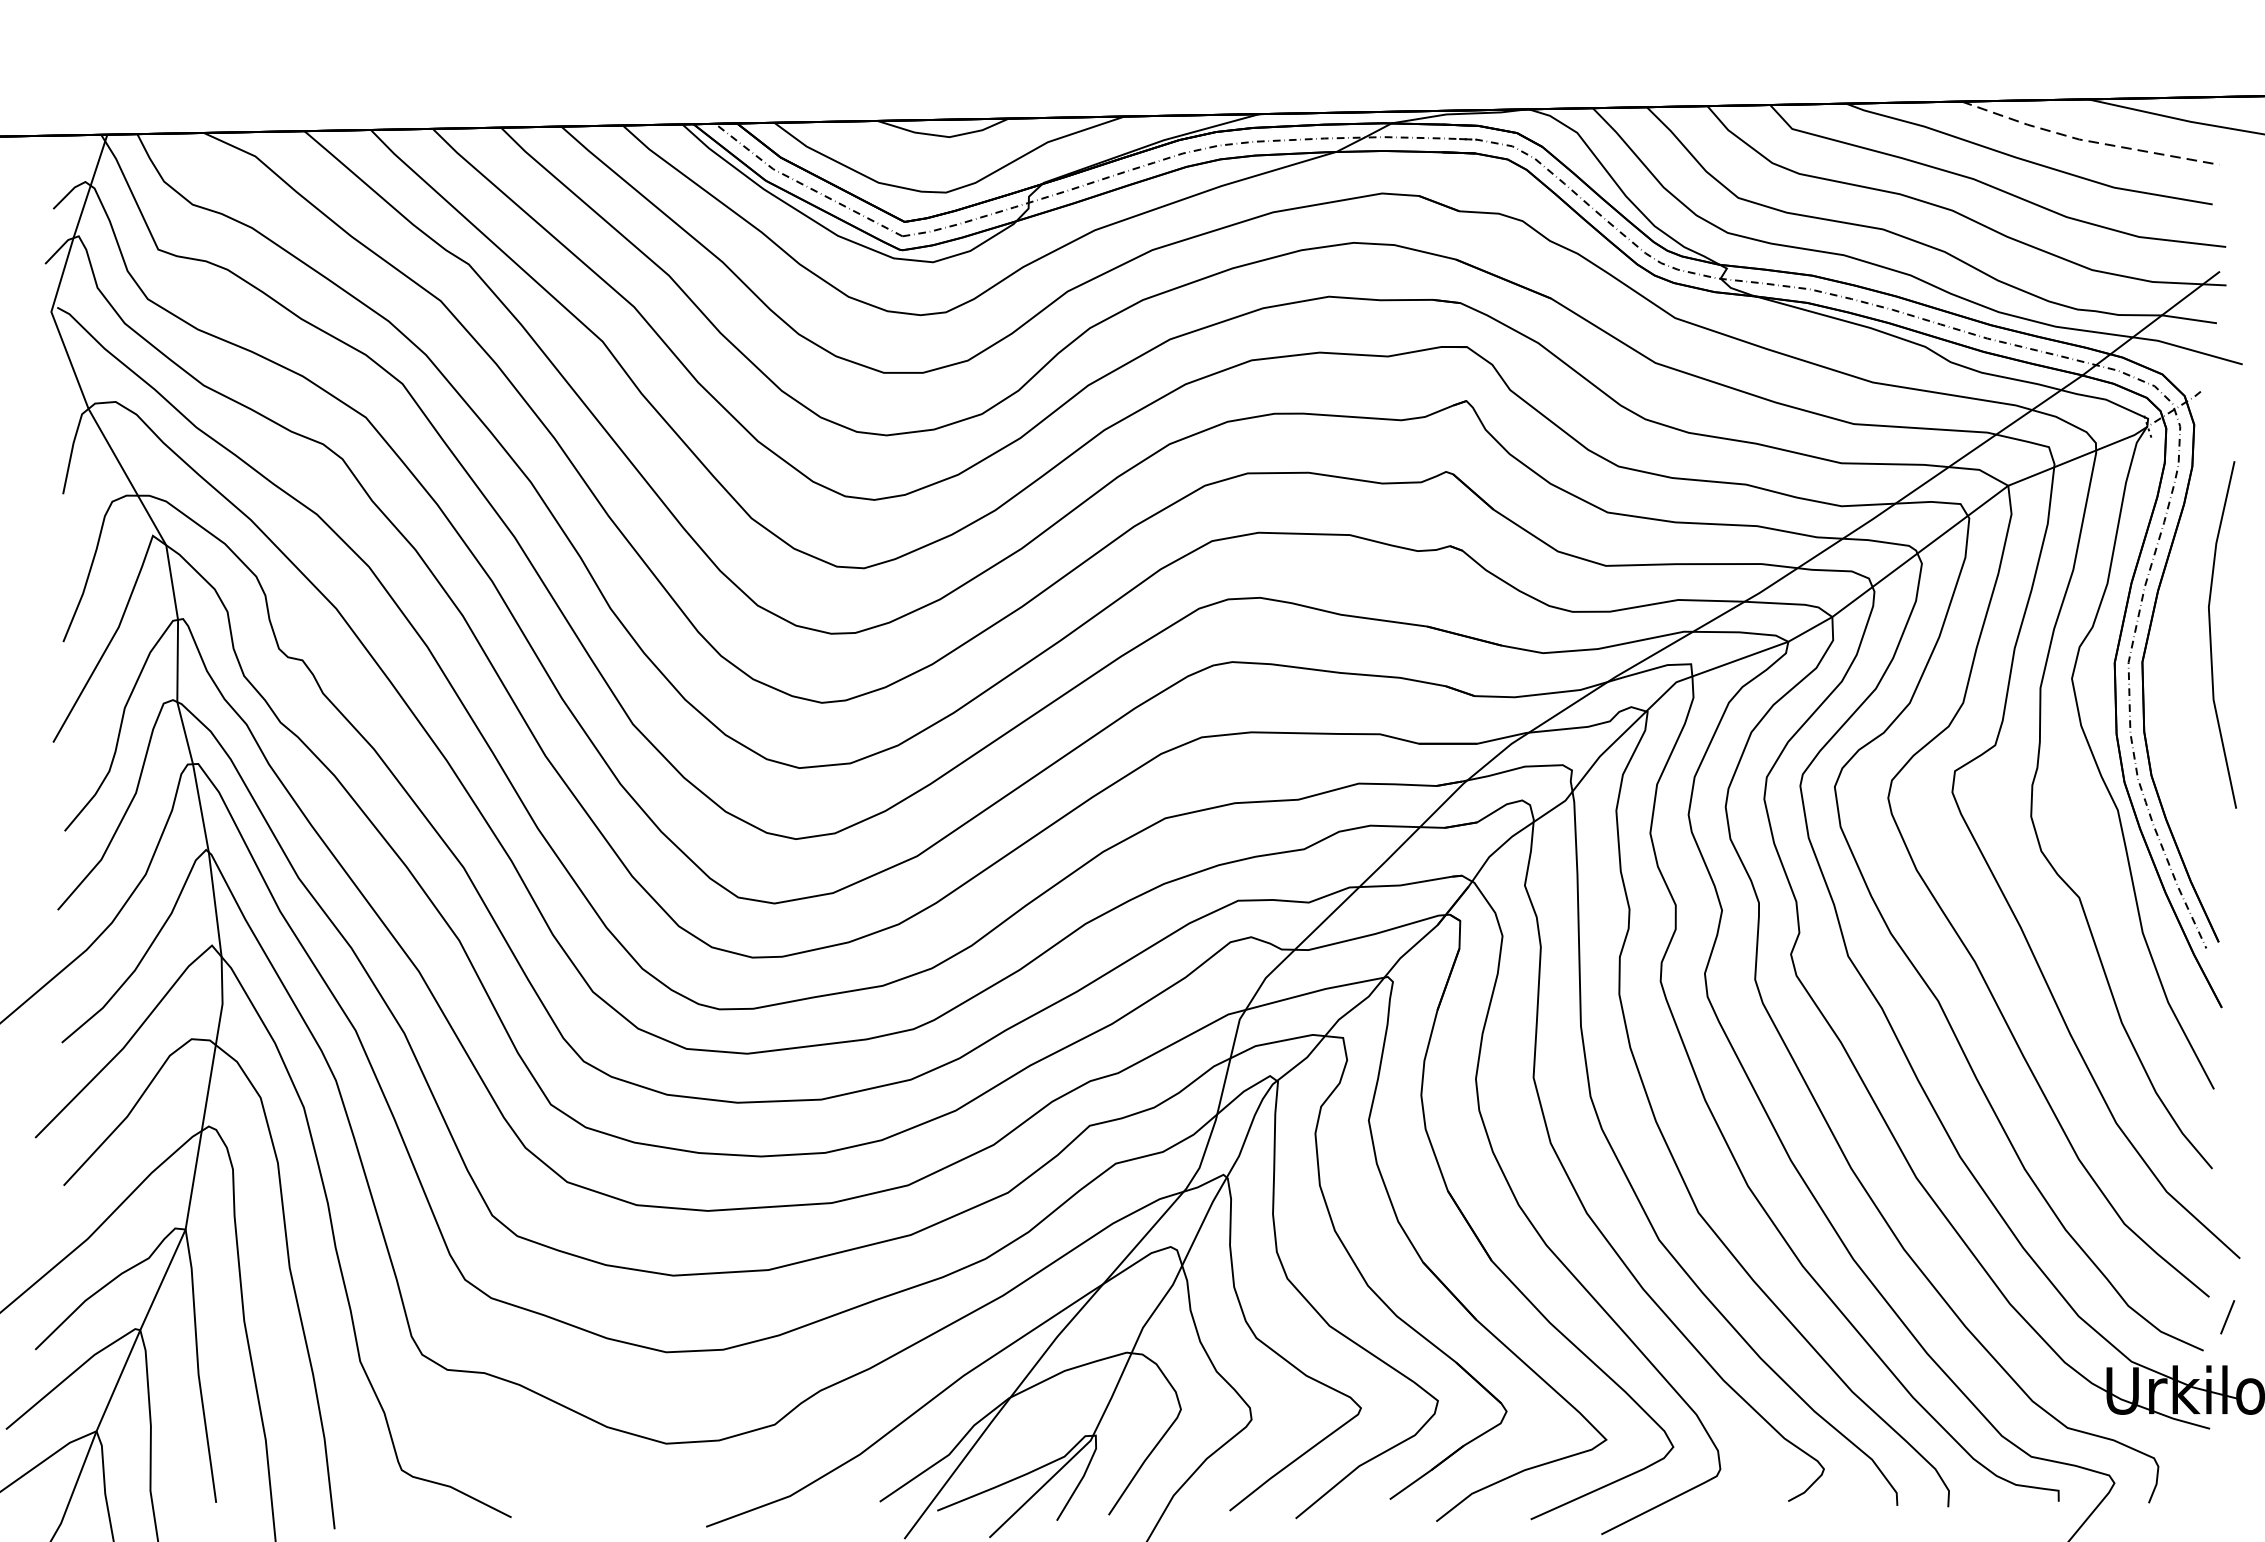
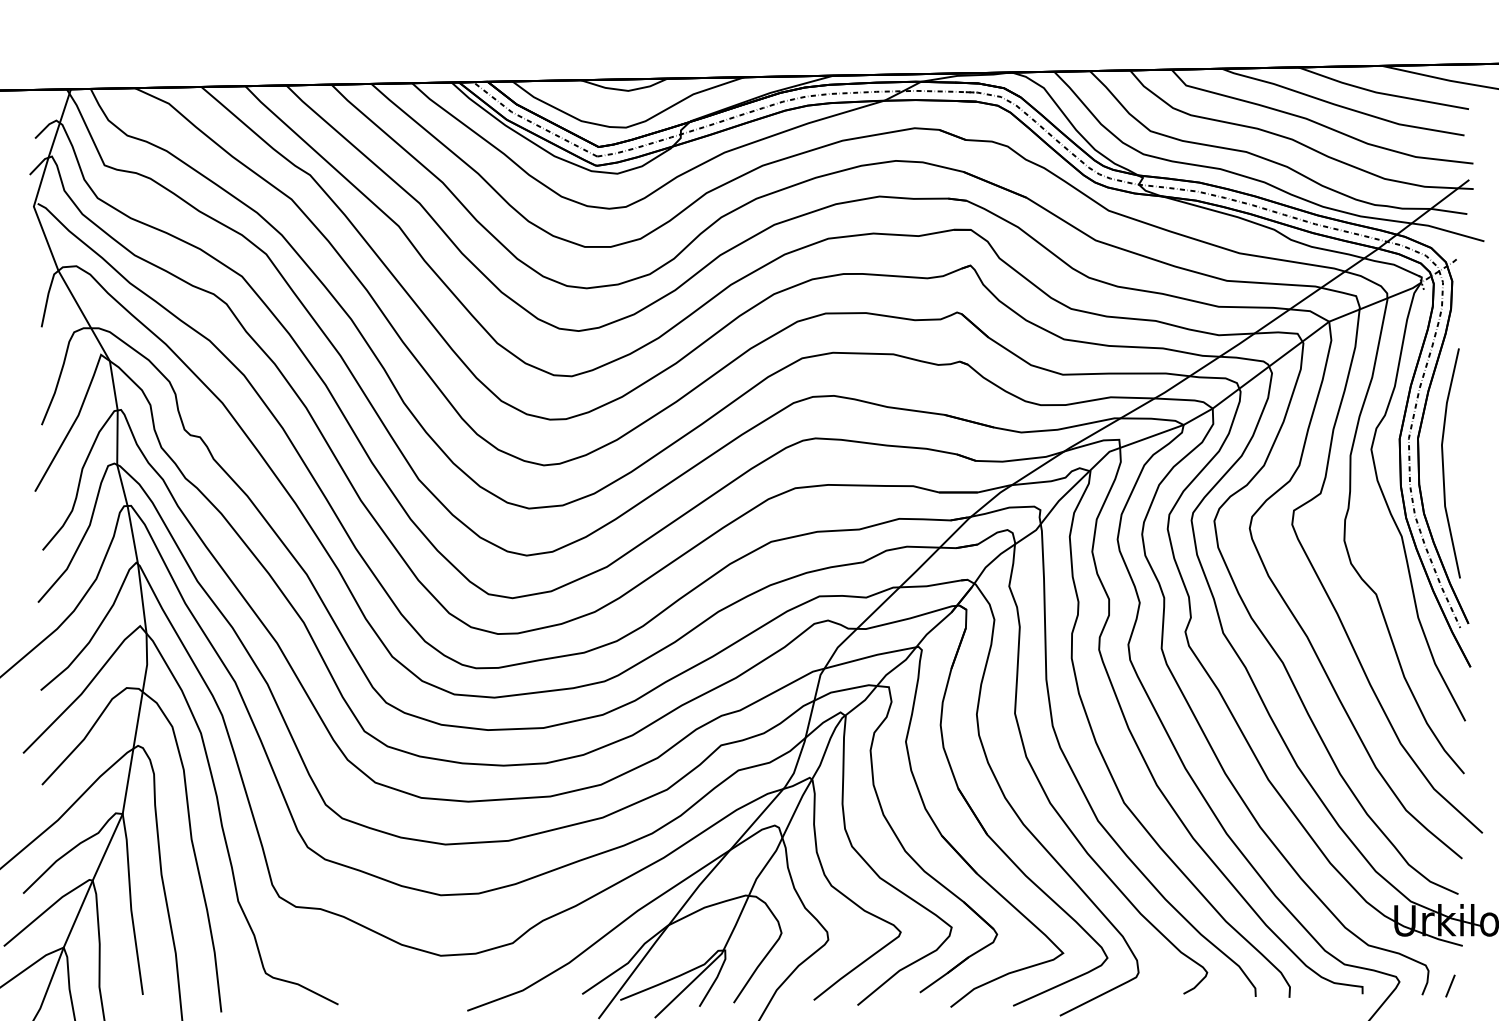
line: (2087, 141) -> (1381, 93), dashed -> solid
line: (2211, 635) -> (1443, 463), moved
line: (2227, 1316) -> (1450, 985), moved

